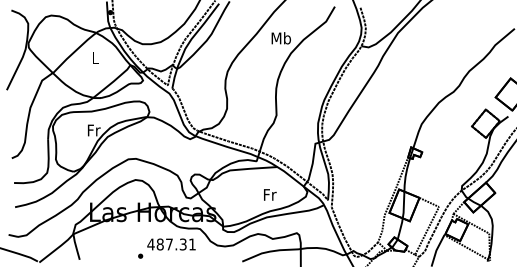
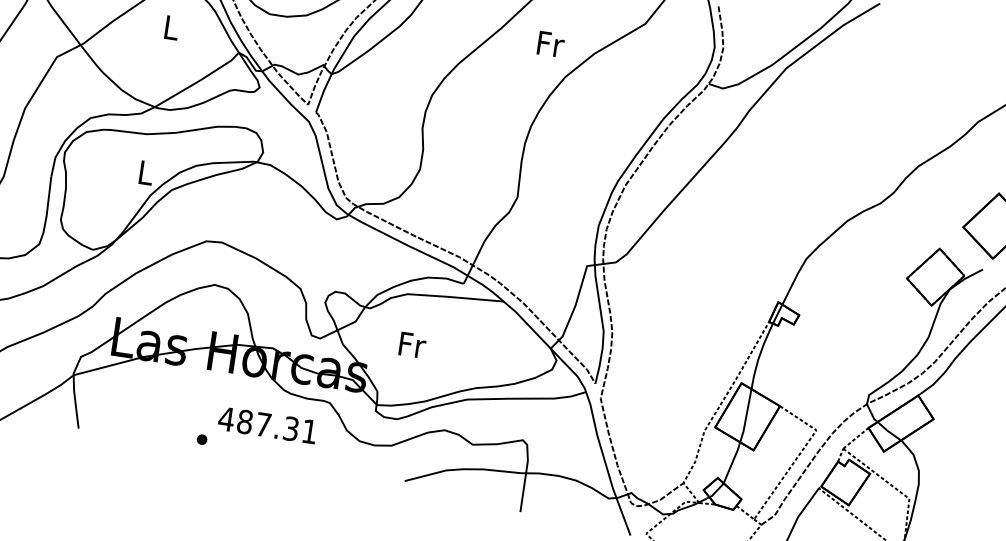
text: (280, 38) -> (548, 44), Mb -> Fr
text: (93, 130) -> (145, 172), Fr -> L
text: (270, 194) -> (413, 344), moved

